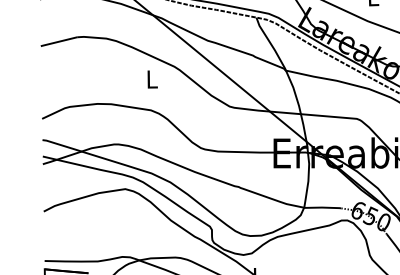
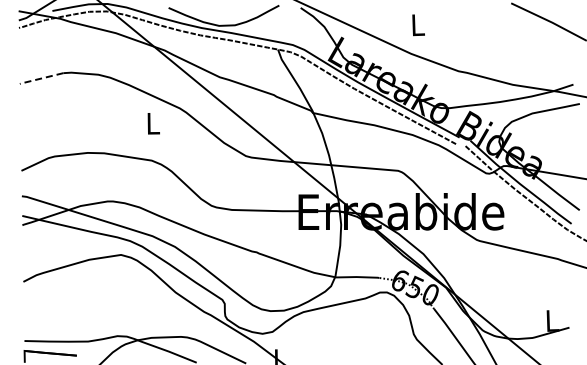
line: (58, 41) -> (40, 78), solid -> dashed

